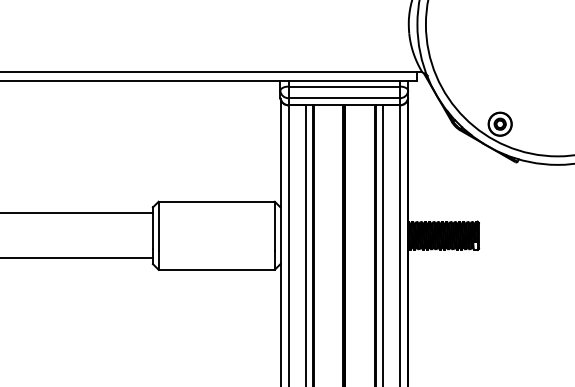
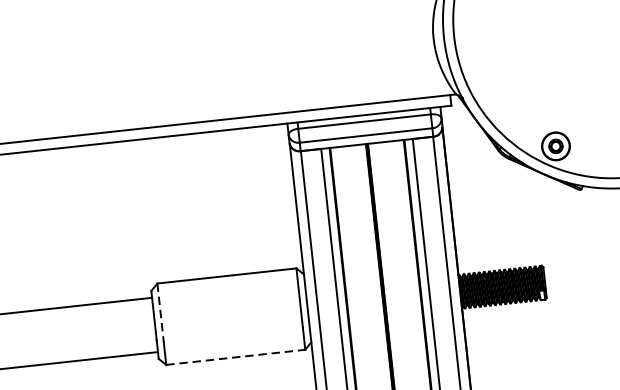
line: (158, 226) -> (160, 313), solid -> dashed
line: (217, 269) -> (236, 356), solid -> dashed

